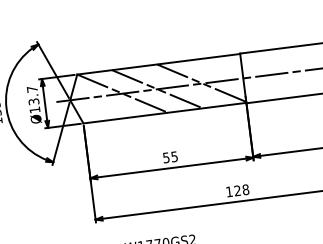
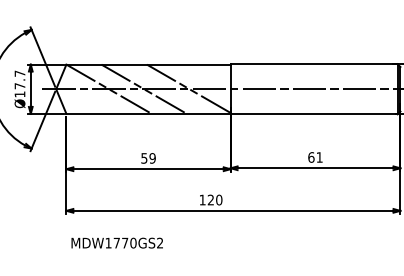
text: (33, 102) -> (19, 86), Ø13.7 -> Ø17.7
text: (174, 156) -> (152, 158), 55 -> 59
text: (246, 190) -> (219, 200), 128 -> 120

